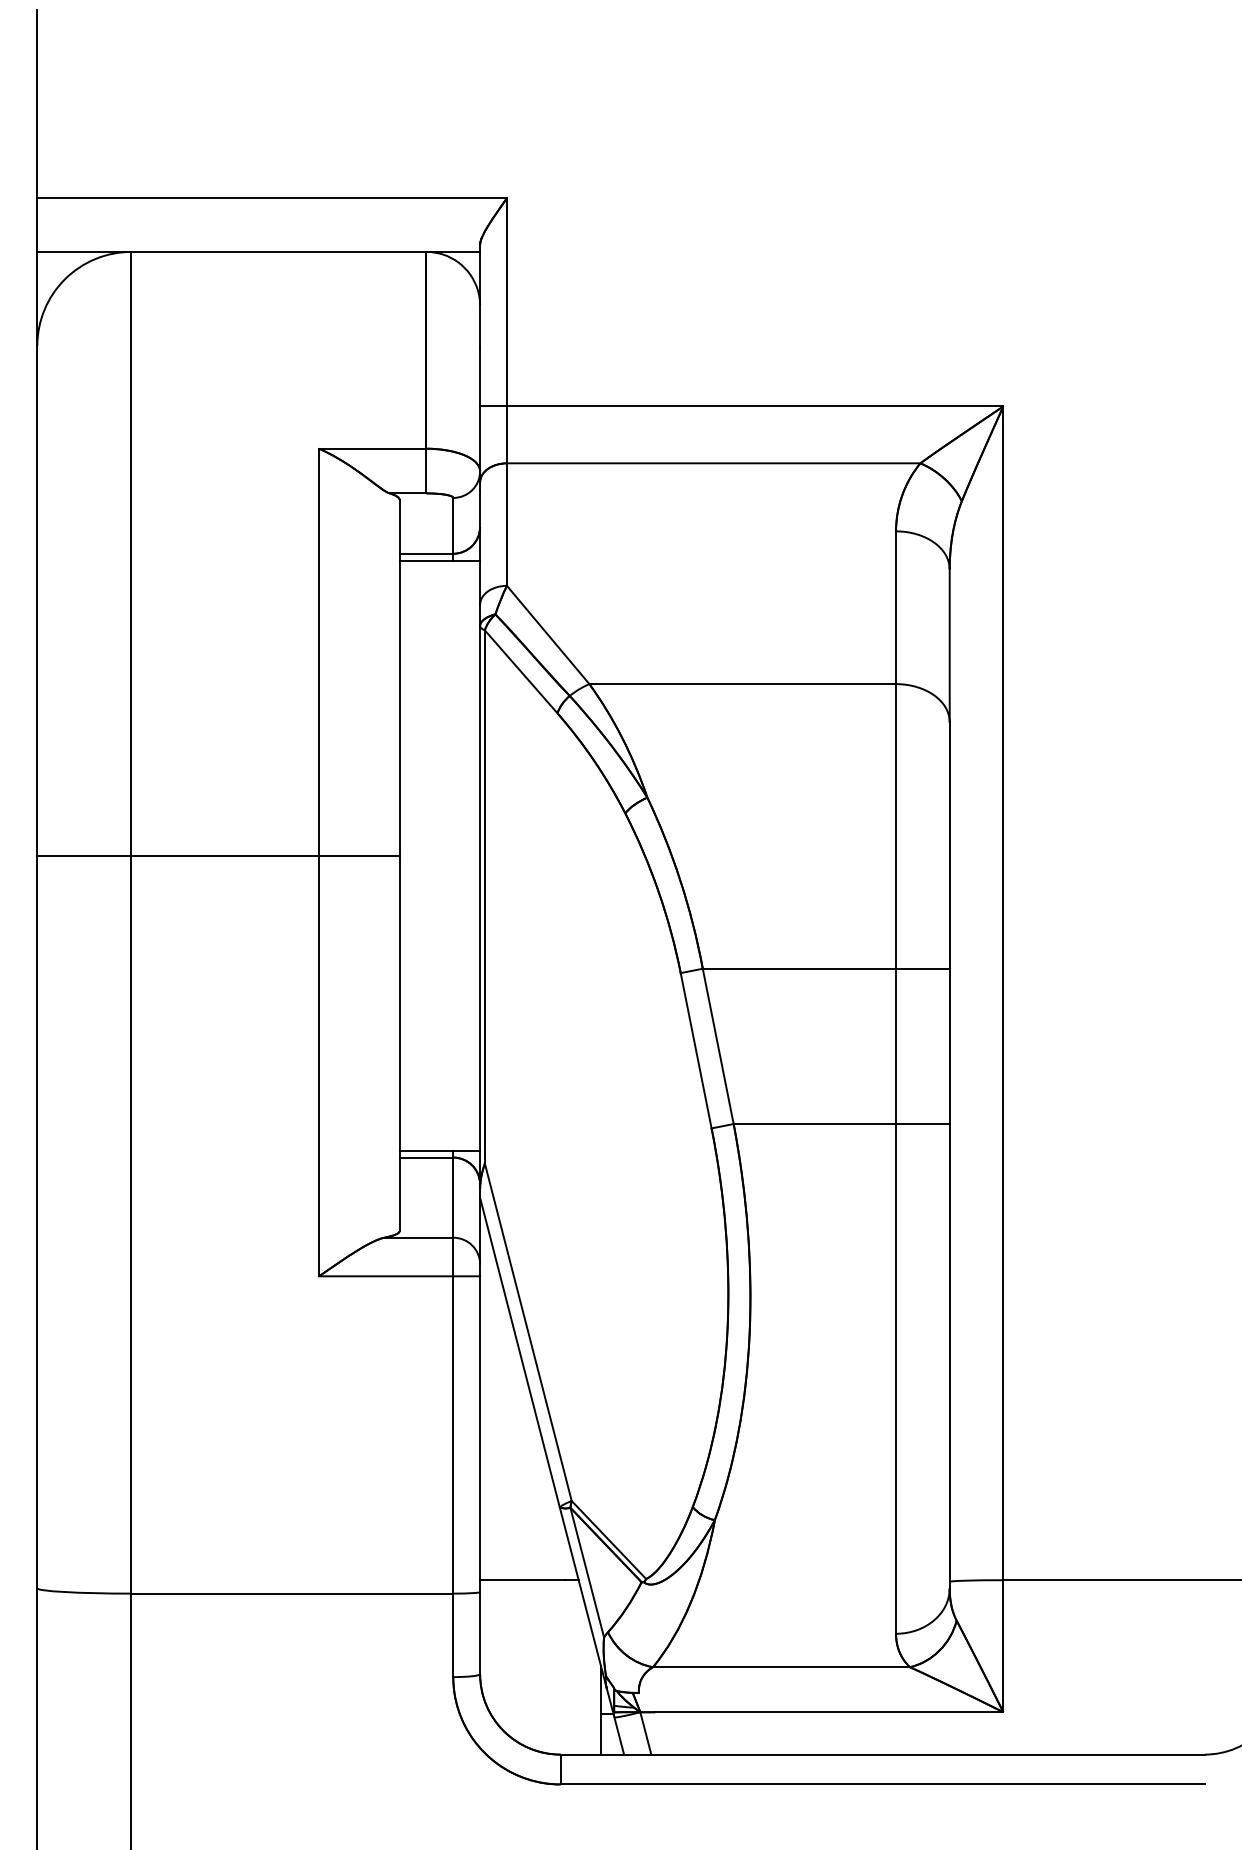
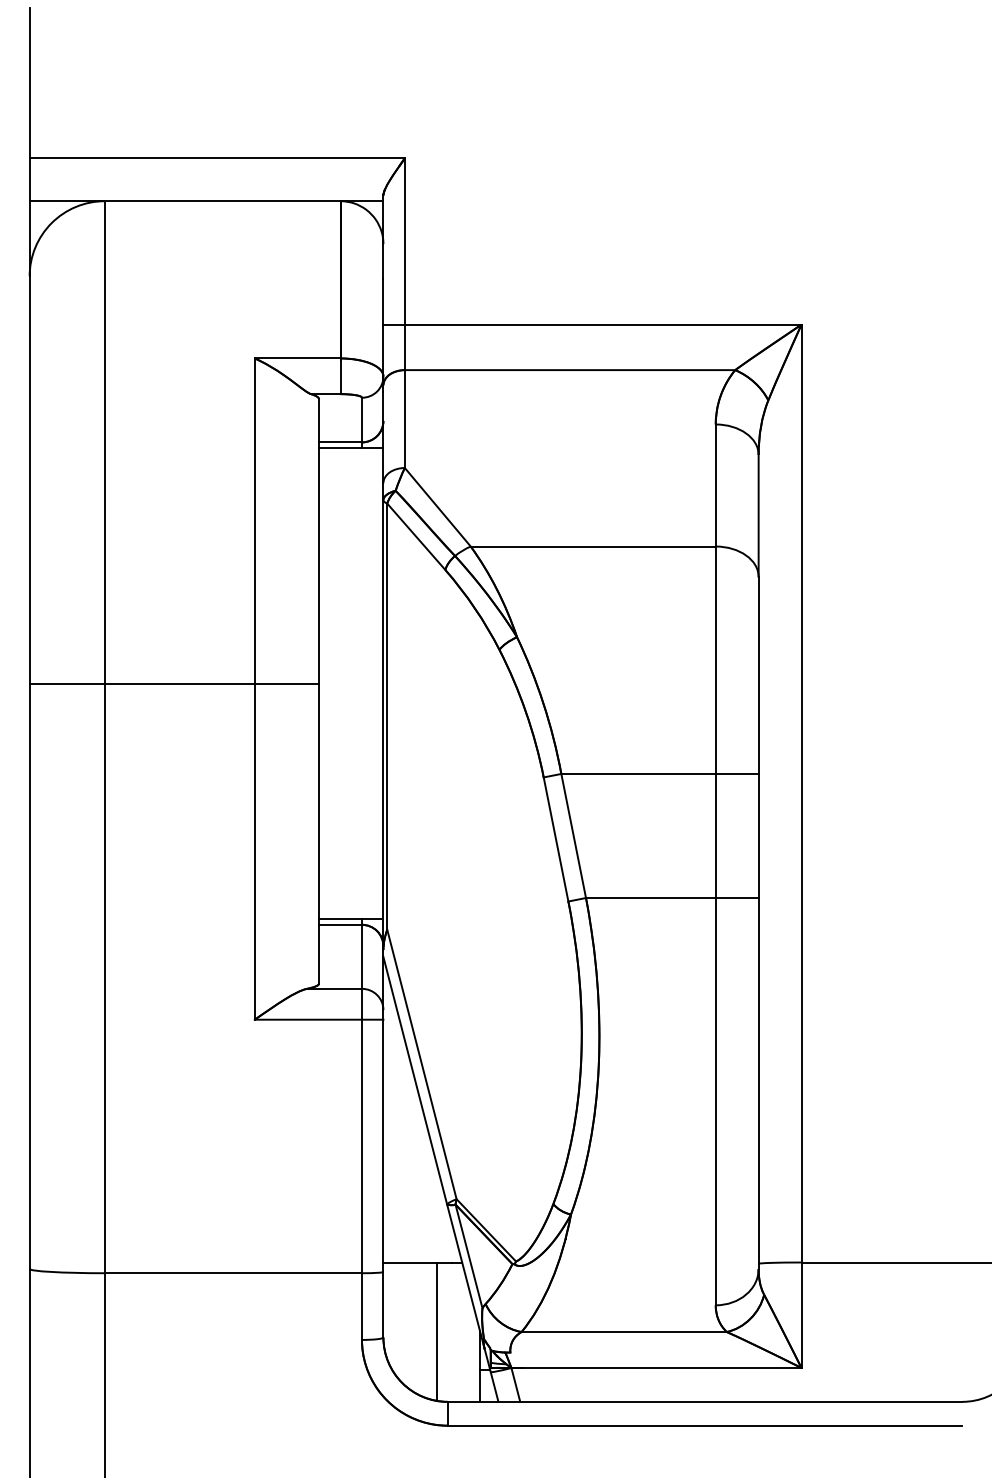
line: (547, 1666) -> (437, 1331), added

